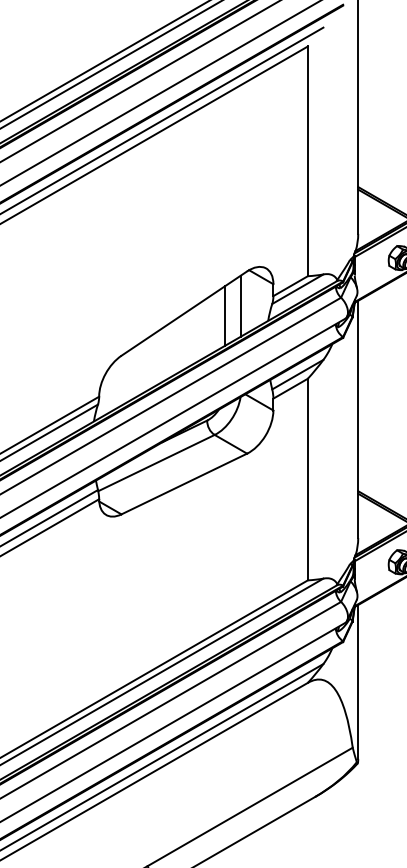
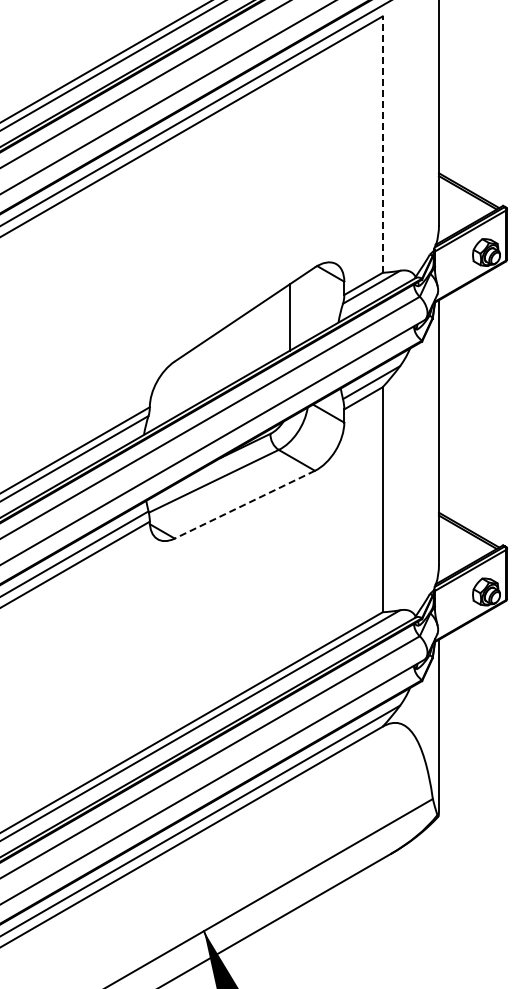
line: (307, 161) -> (382, 144), solid -> dashed
line: (241, 306) -> (308, 306), removed
line: (183, 483) -> (244, 504), solid -> dashed

